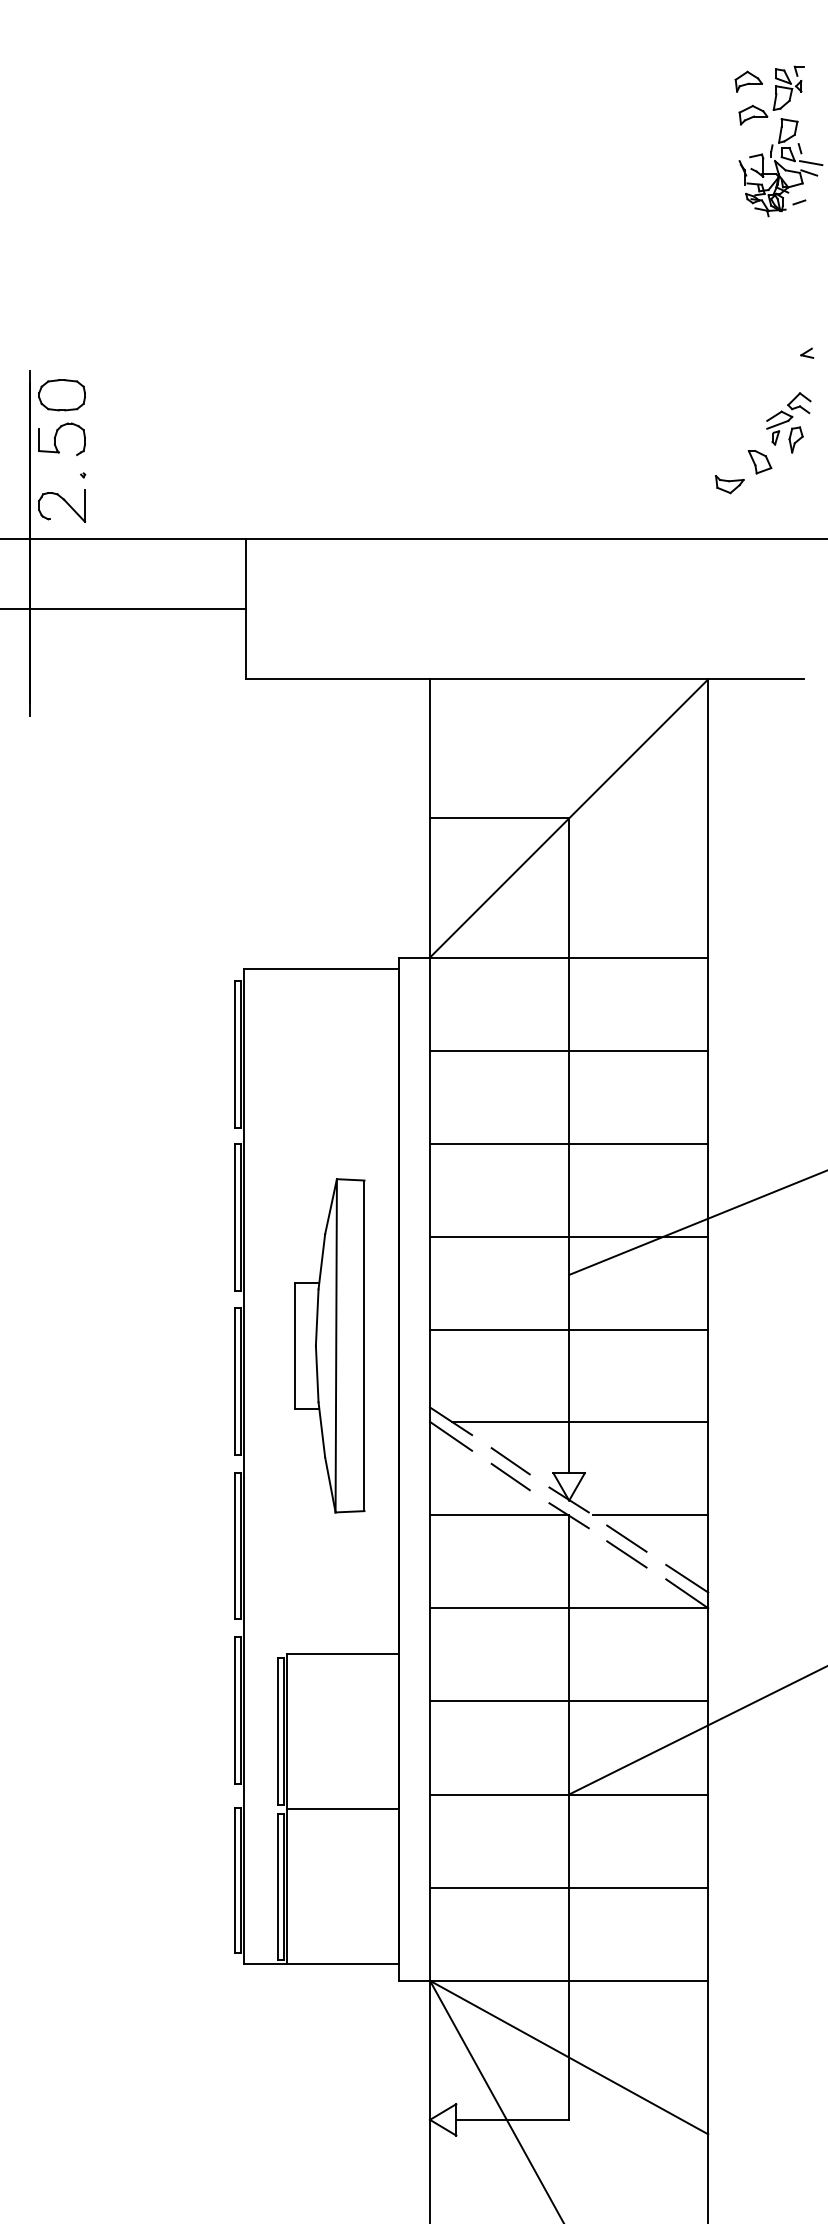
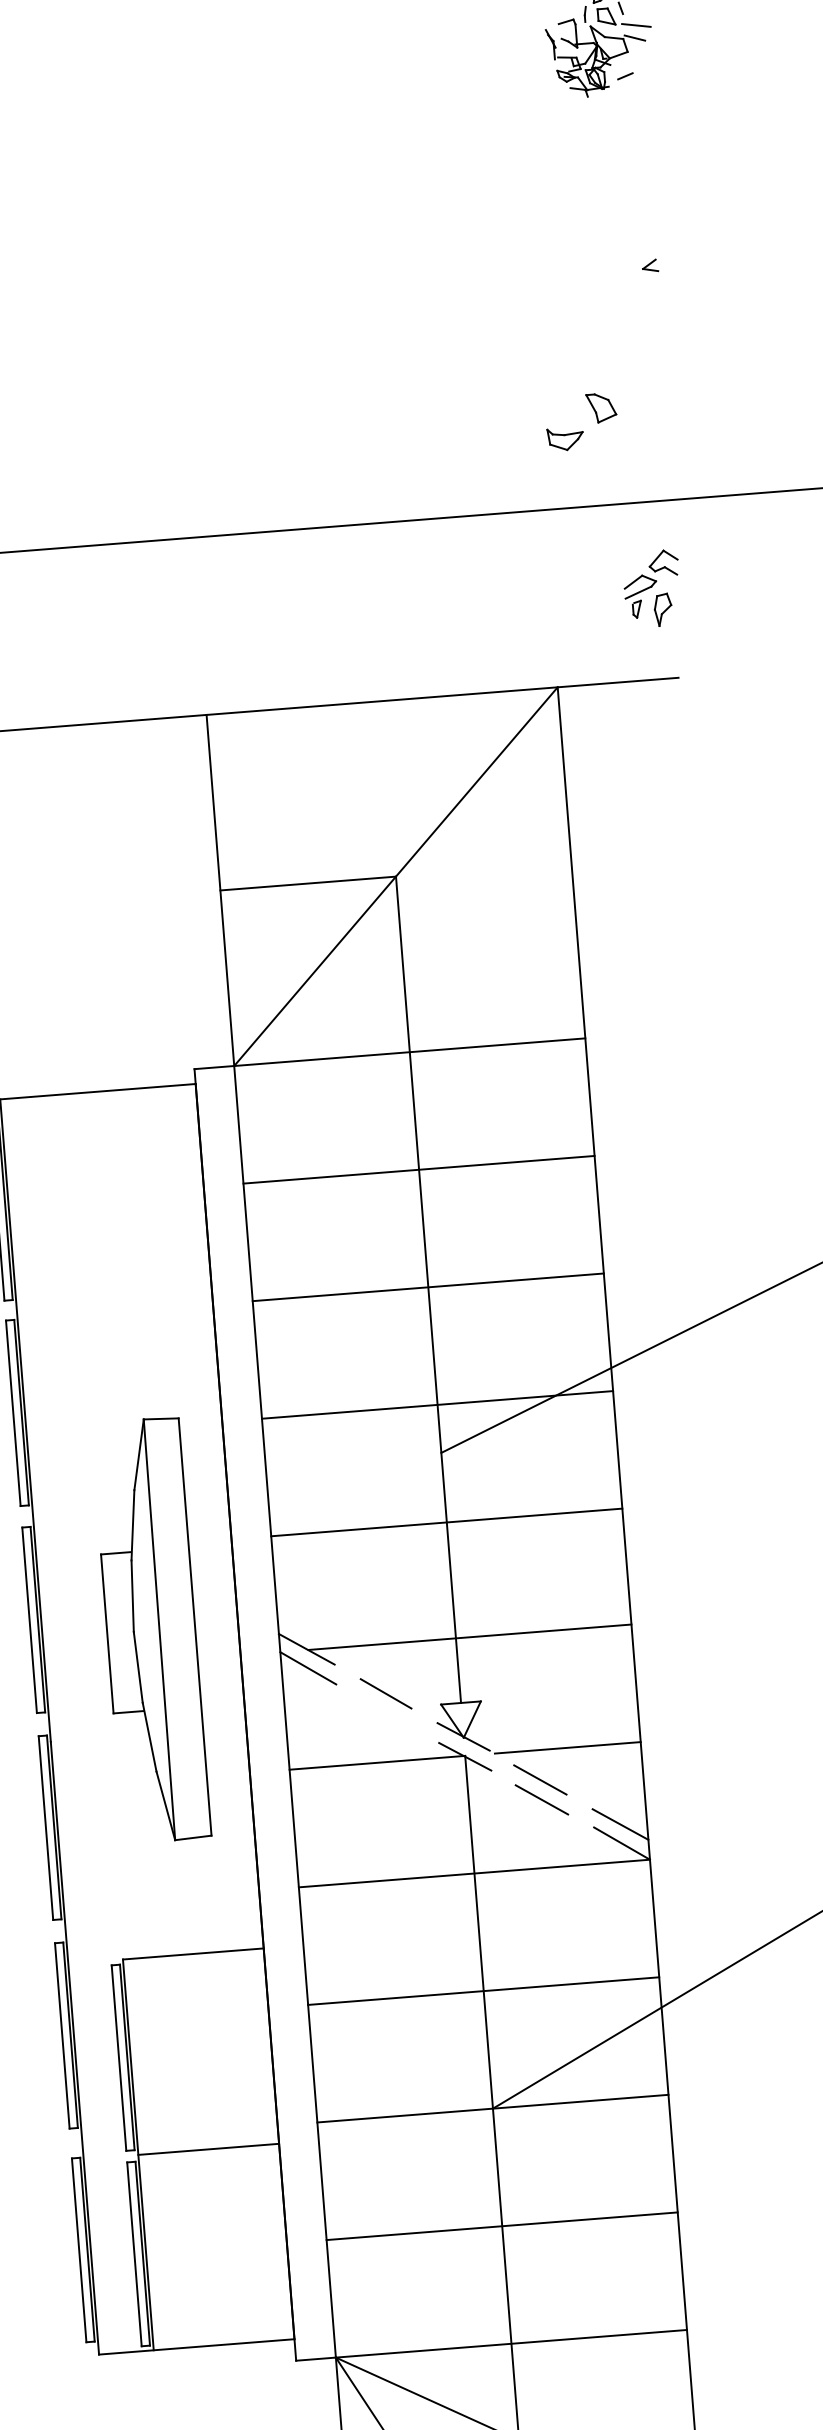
part: (788, 422) -> (651, 588), moved
part: (329, 1345) -> (150, 1630), moved
line: (510, 1476) -> (387, 1713), removed

